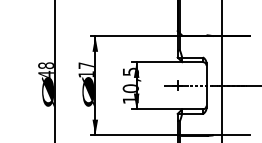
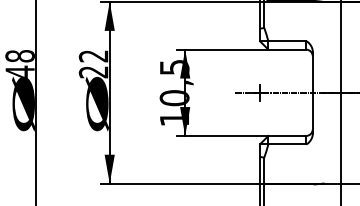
text: (85, 69) -> (91, 63), 17 -> 22

